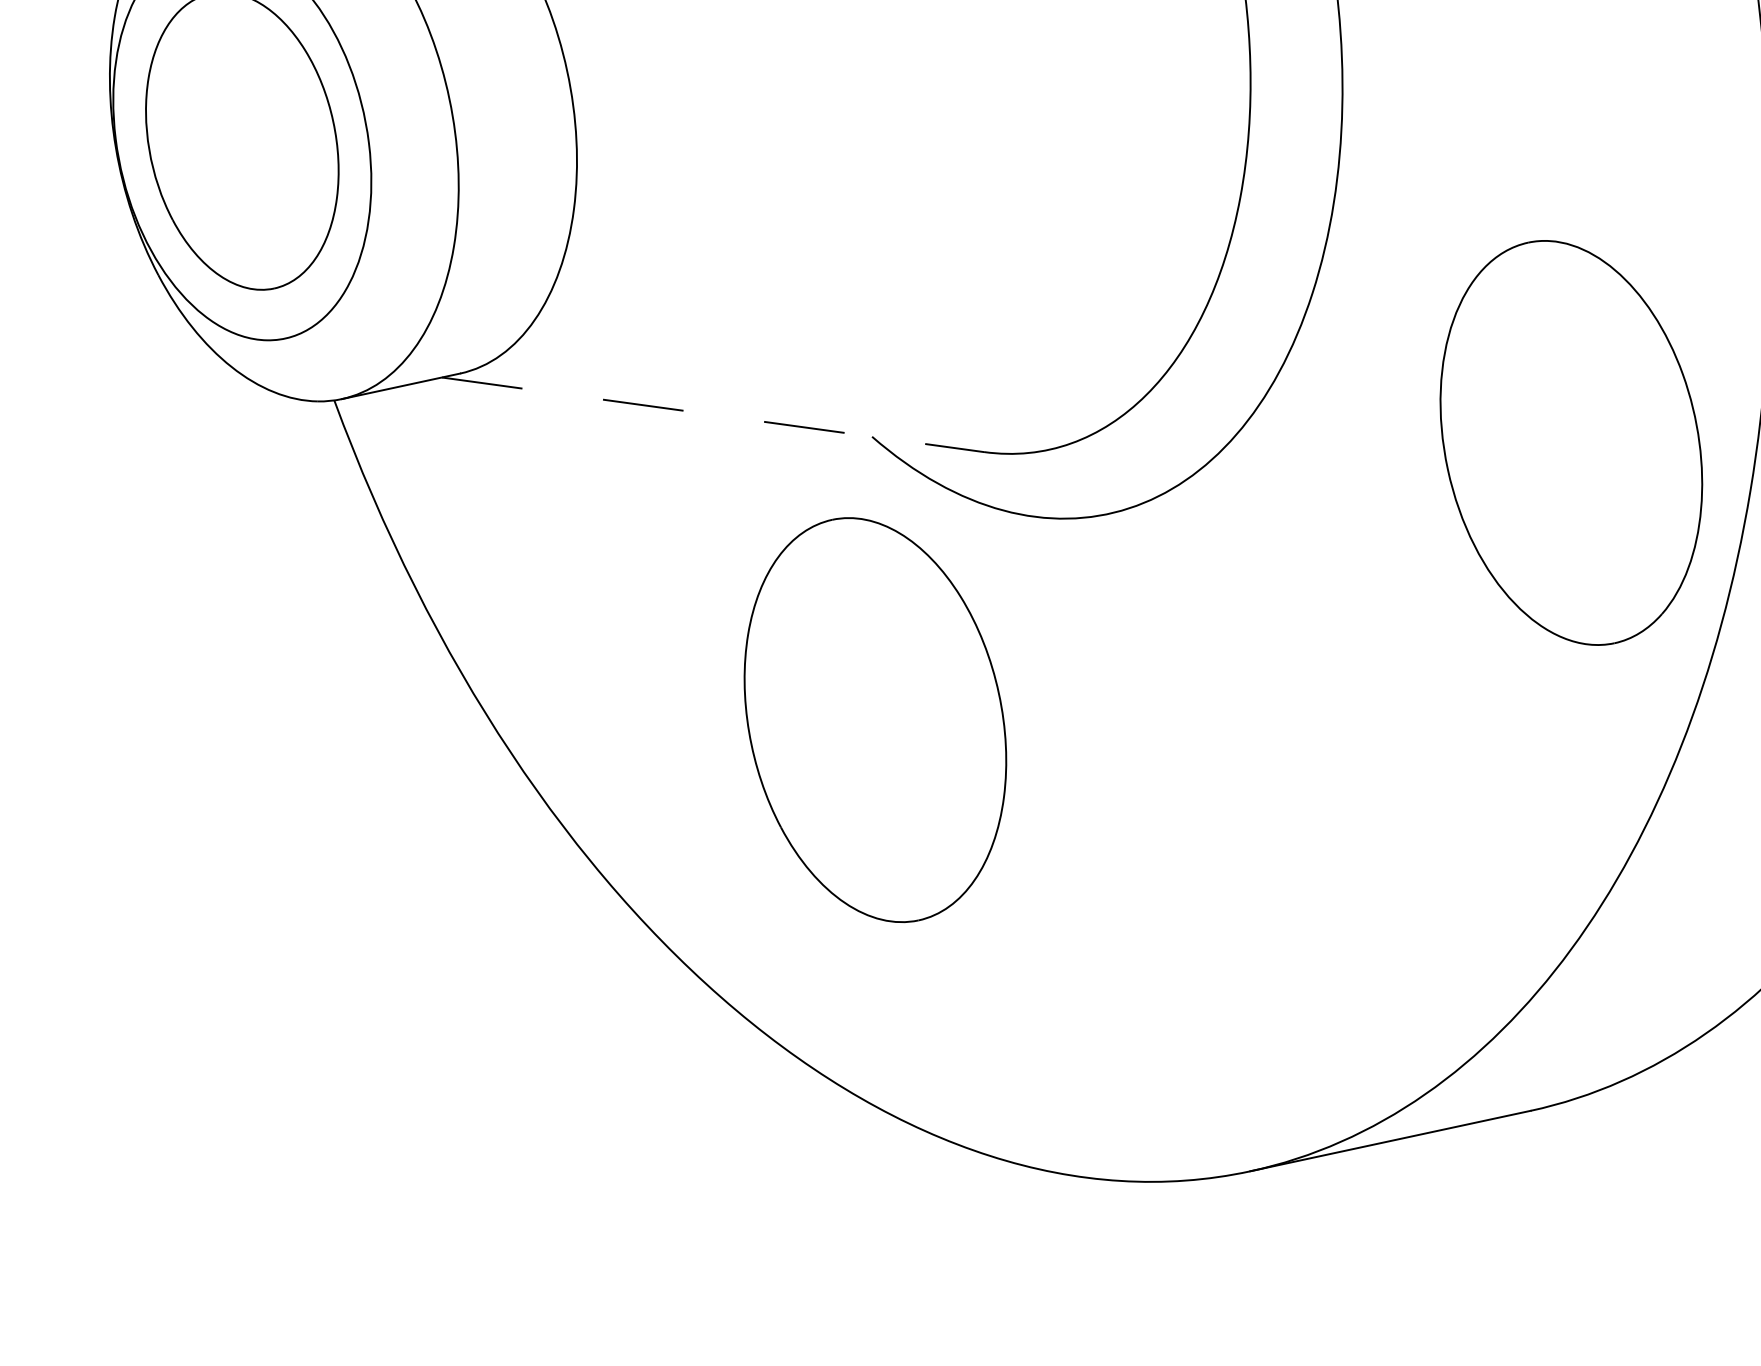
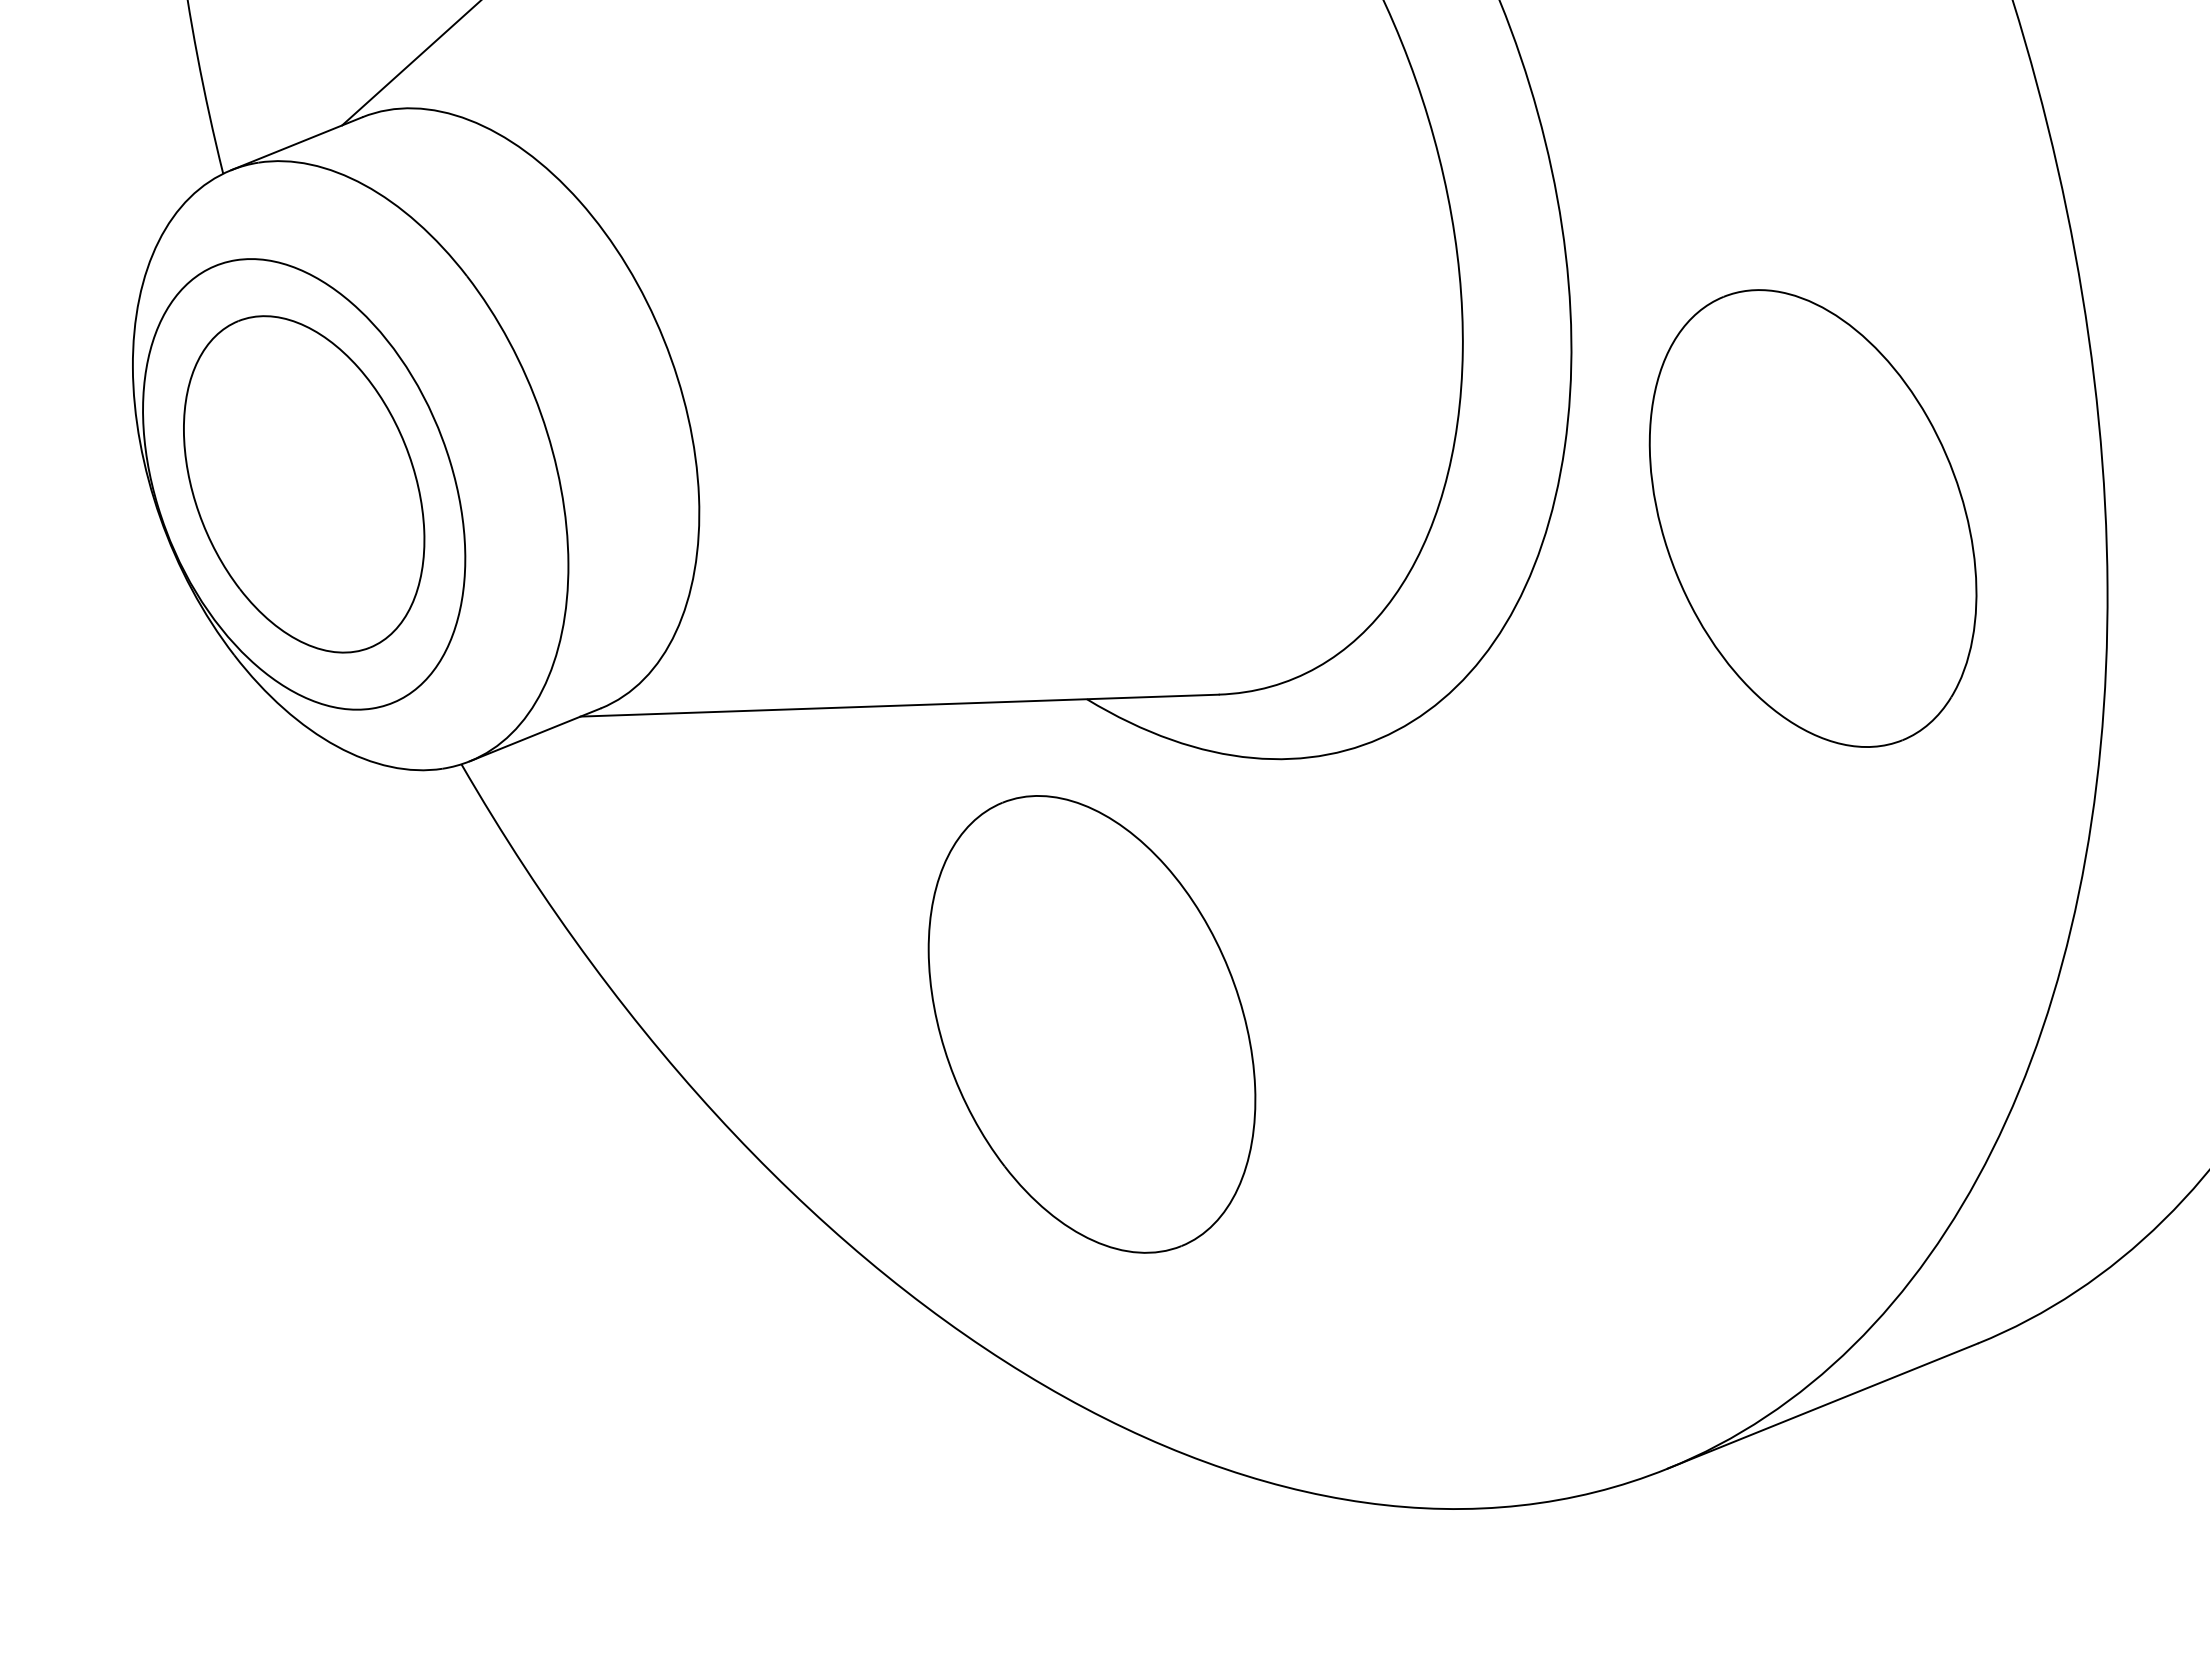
line: (713, 414) -> (900, 705), dashed -> solid
part: (1570, 442) -> (1812, 518), moved
part: (874, 720) -> (1091, 1024), moved

